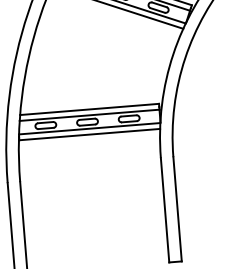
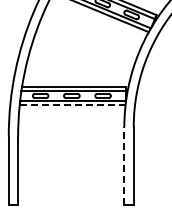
line: (89, 134) -> (72, 105), solid -> dashed
line: (165, 209) -> (124, 165), solid -> dashed

